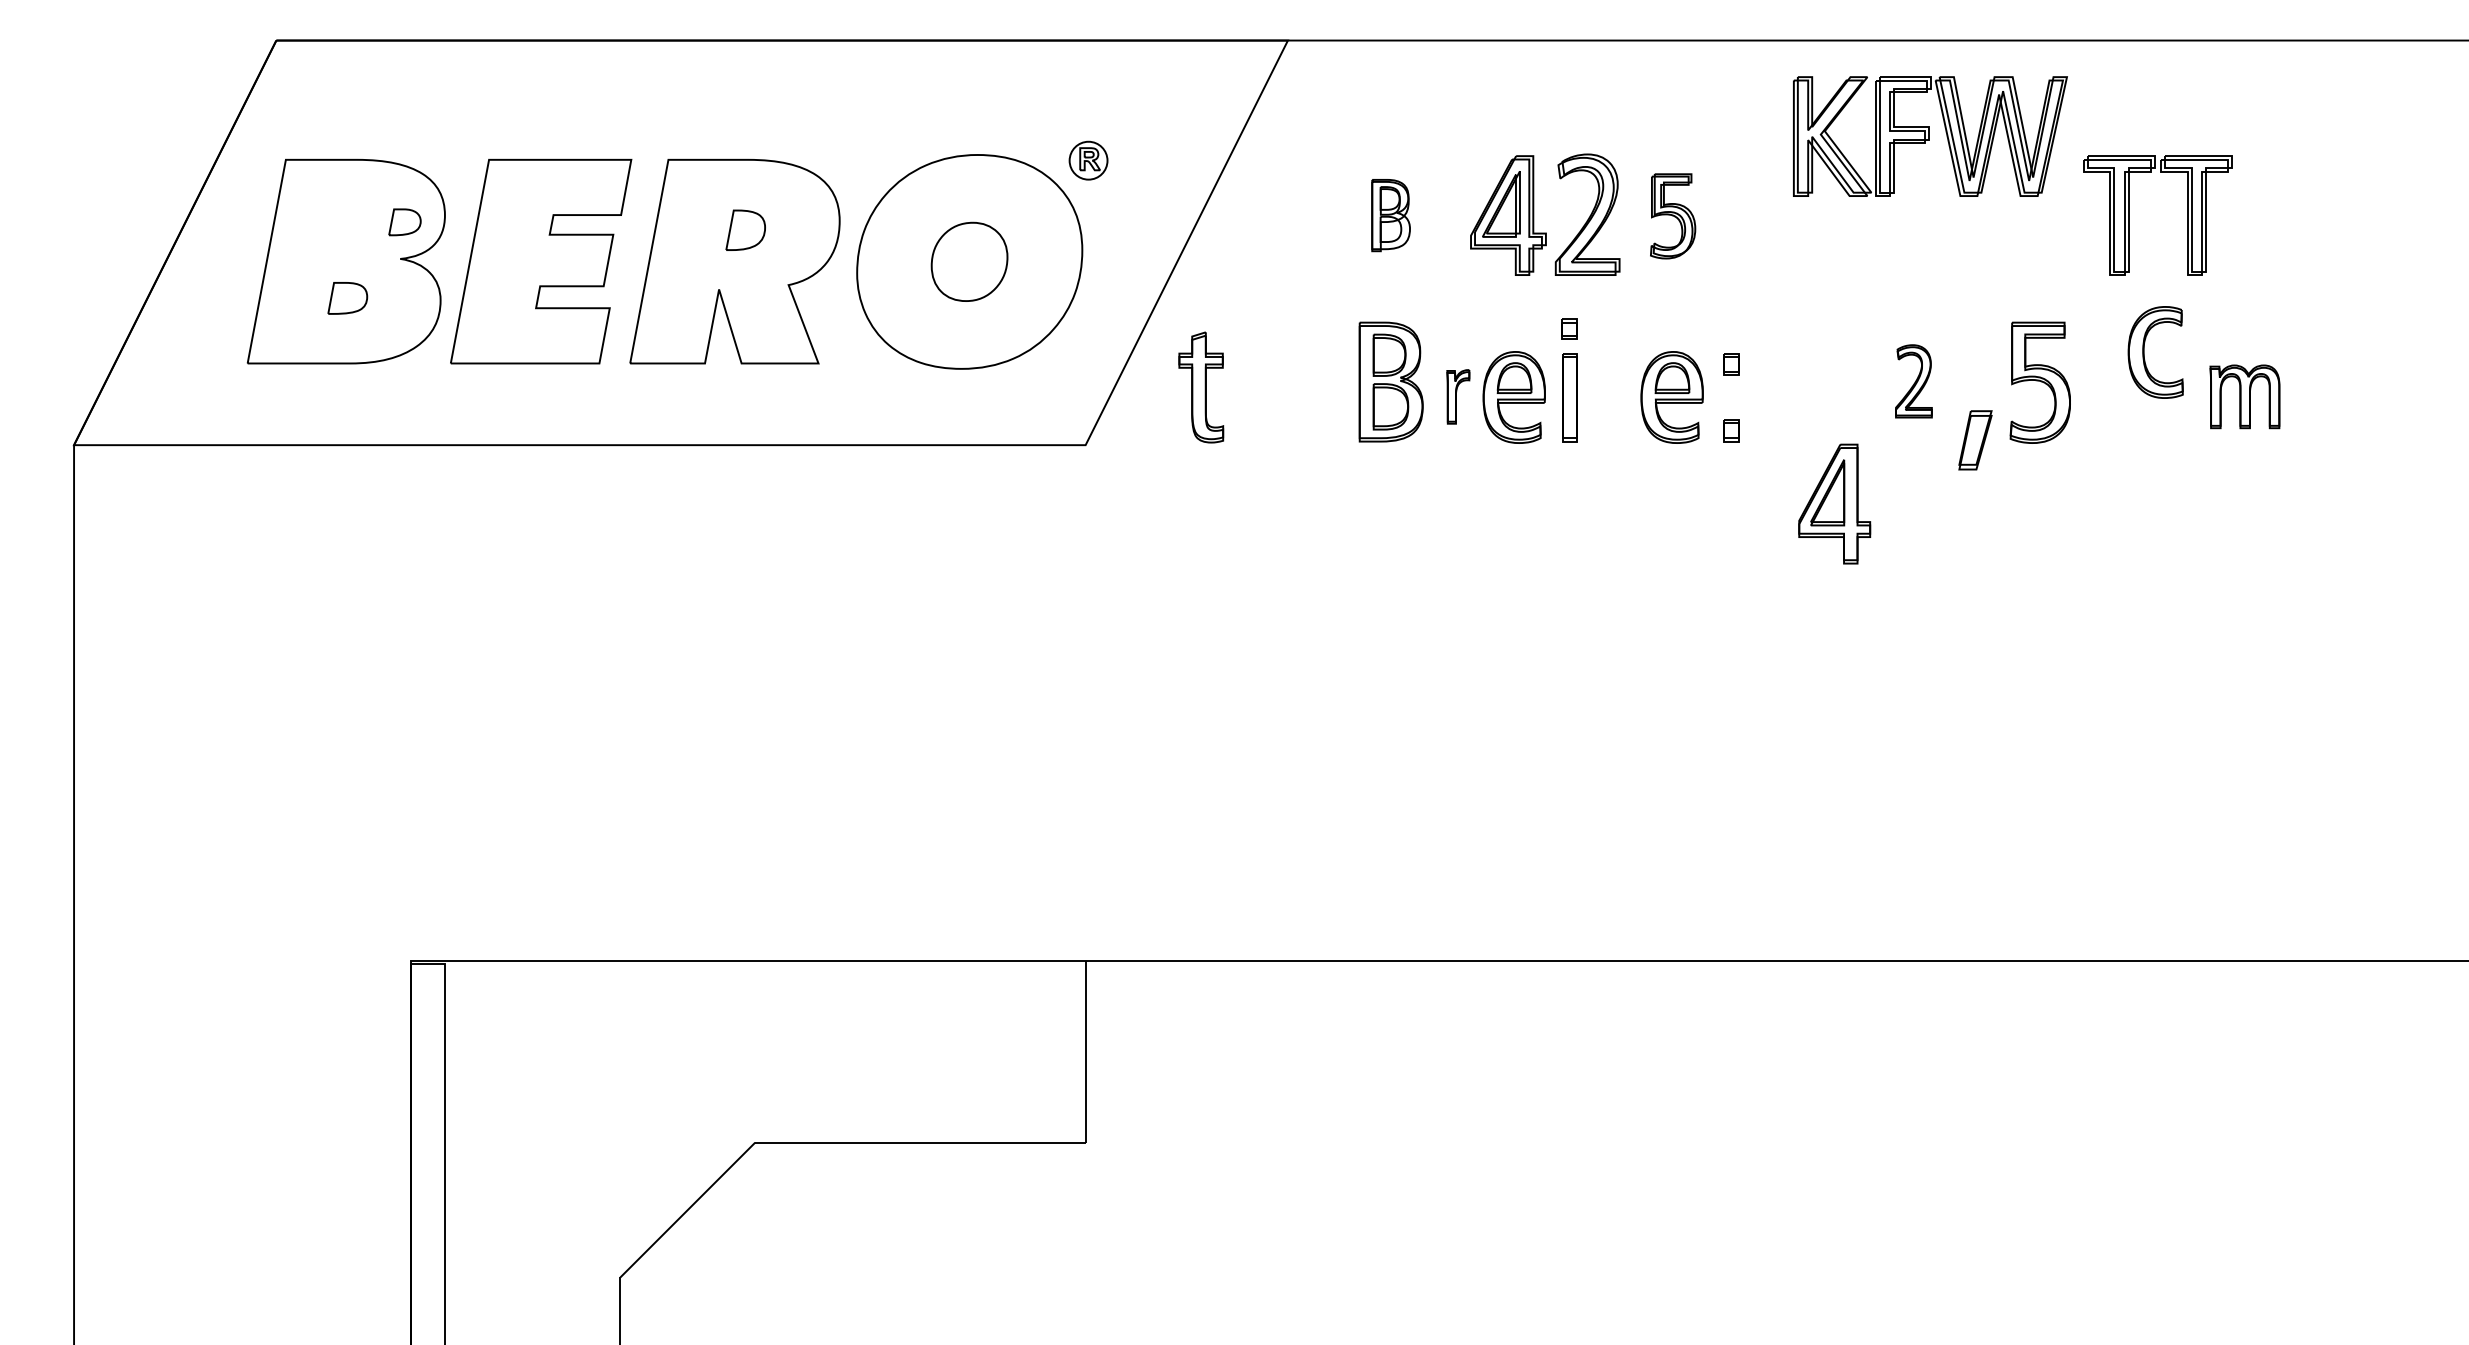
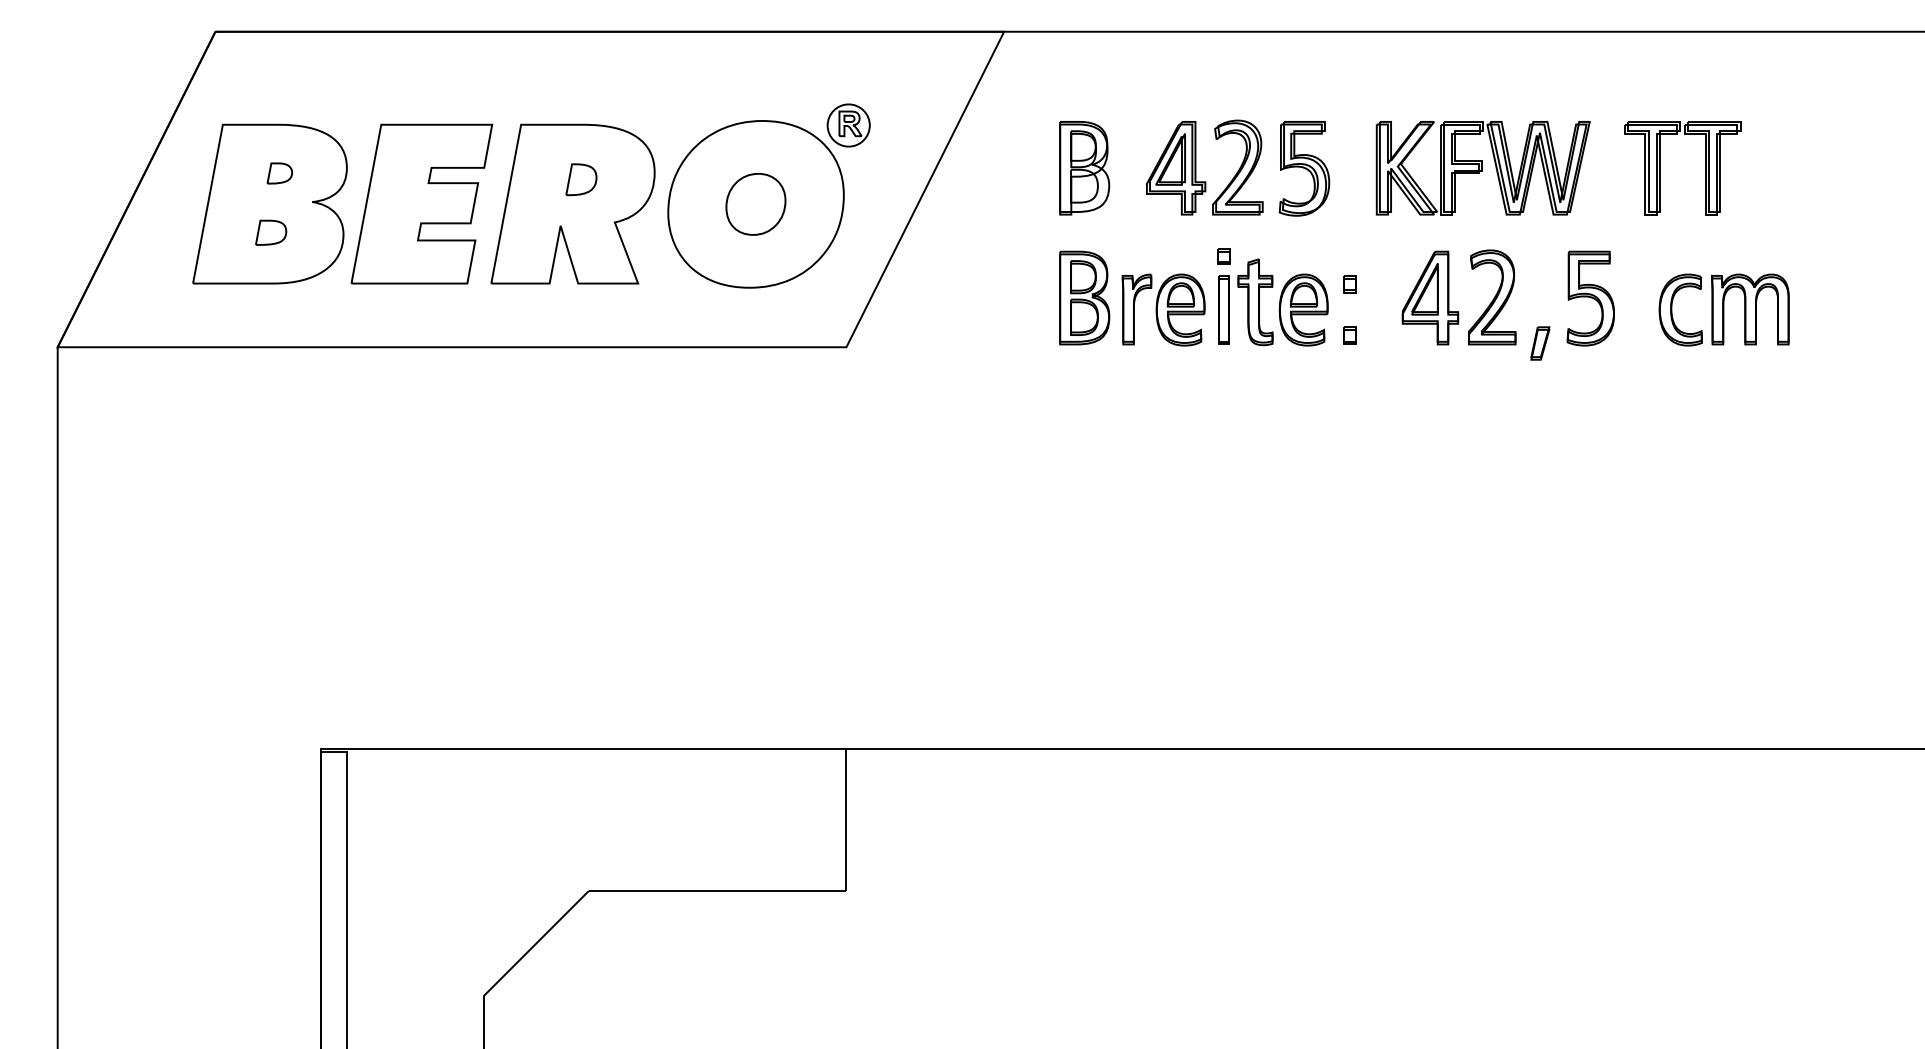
part: (1930, 136) -> (1483, 168), moved
part: (1088, 160) -> (848, 125), size x1.43
part: (1390, 215) -> (1084, 168), size x1.67
part: (1672, 216) -> (1304, 168), size x1.43
part: (404, 222) -> (279, 173), moved
part: (2144, 352) -> (1672, 310), moved
part: (1913, 381) -> (1491, 297), size x1.67
part: (1201, 387) -> (1255, 302), moved
part: (1458, 396) -> (1137, 309), size x1.67
part: (2244, 396) -> (1749, 309), size x1.43
part: (1975, 440) -> (1540, 343), size x0.71
part: (1834, 503) -> (1430, 297), moved

